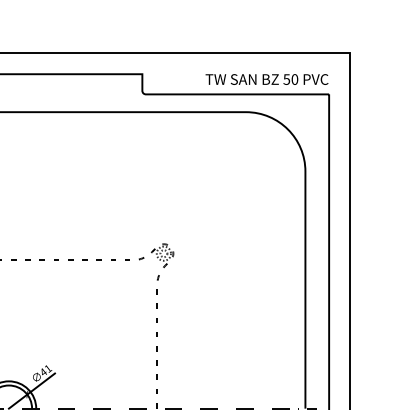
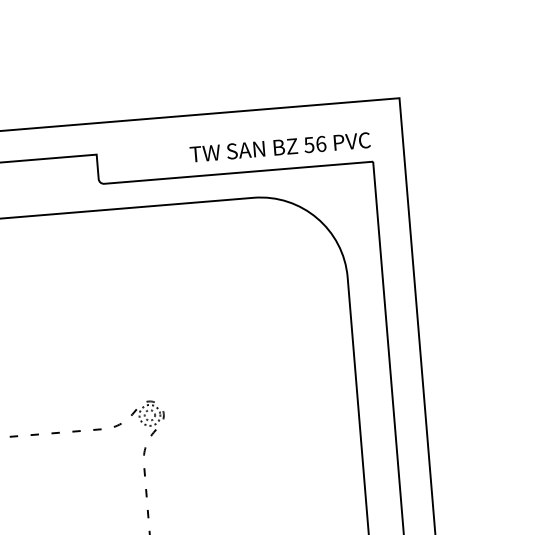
text: (294, 79) -> (320, 144), 50 -> 56

